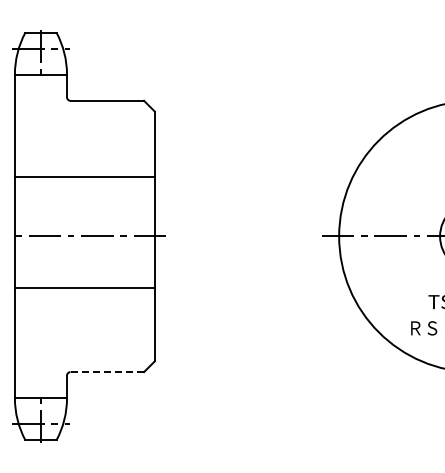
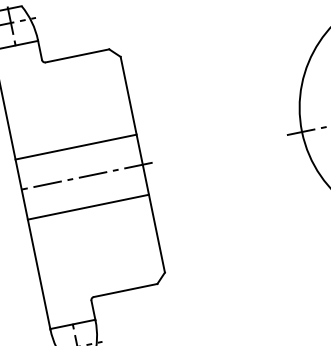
line: (84, 176) -> (75, 146), moved
line: (84, 288) -> (88, 207), moved
line: (107, 372) -> (125, 290), dashed -> solid

